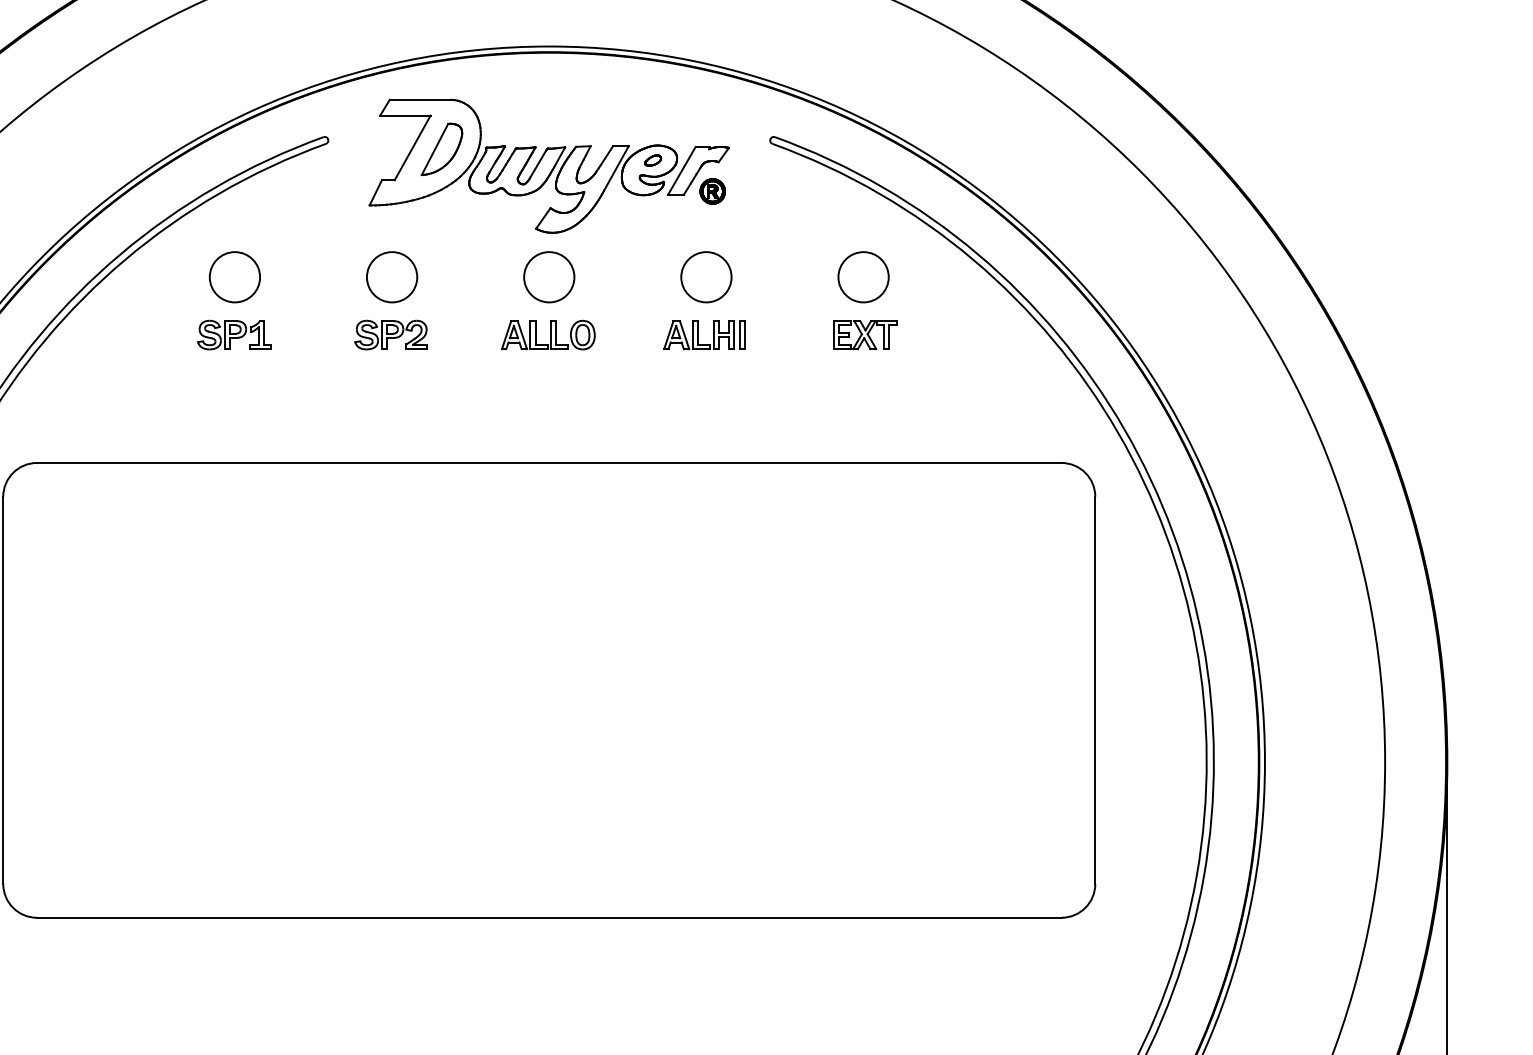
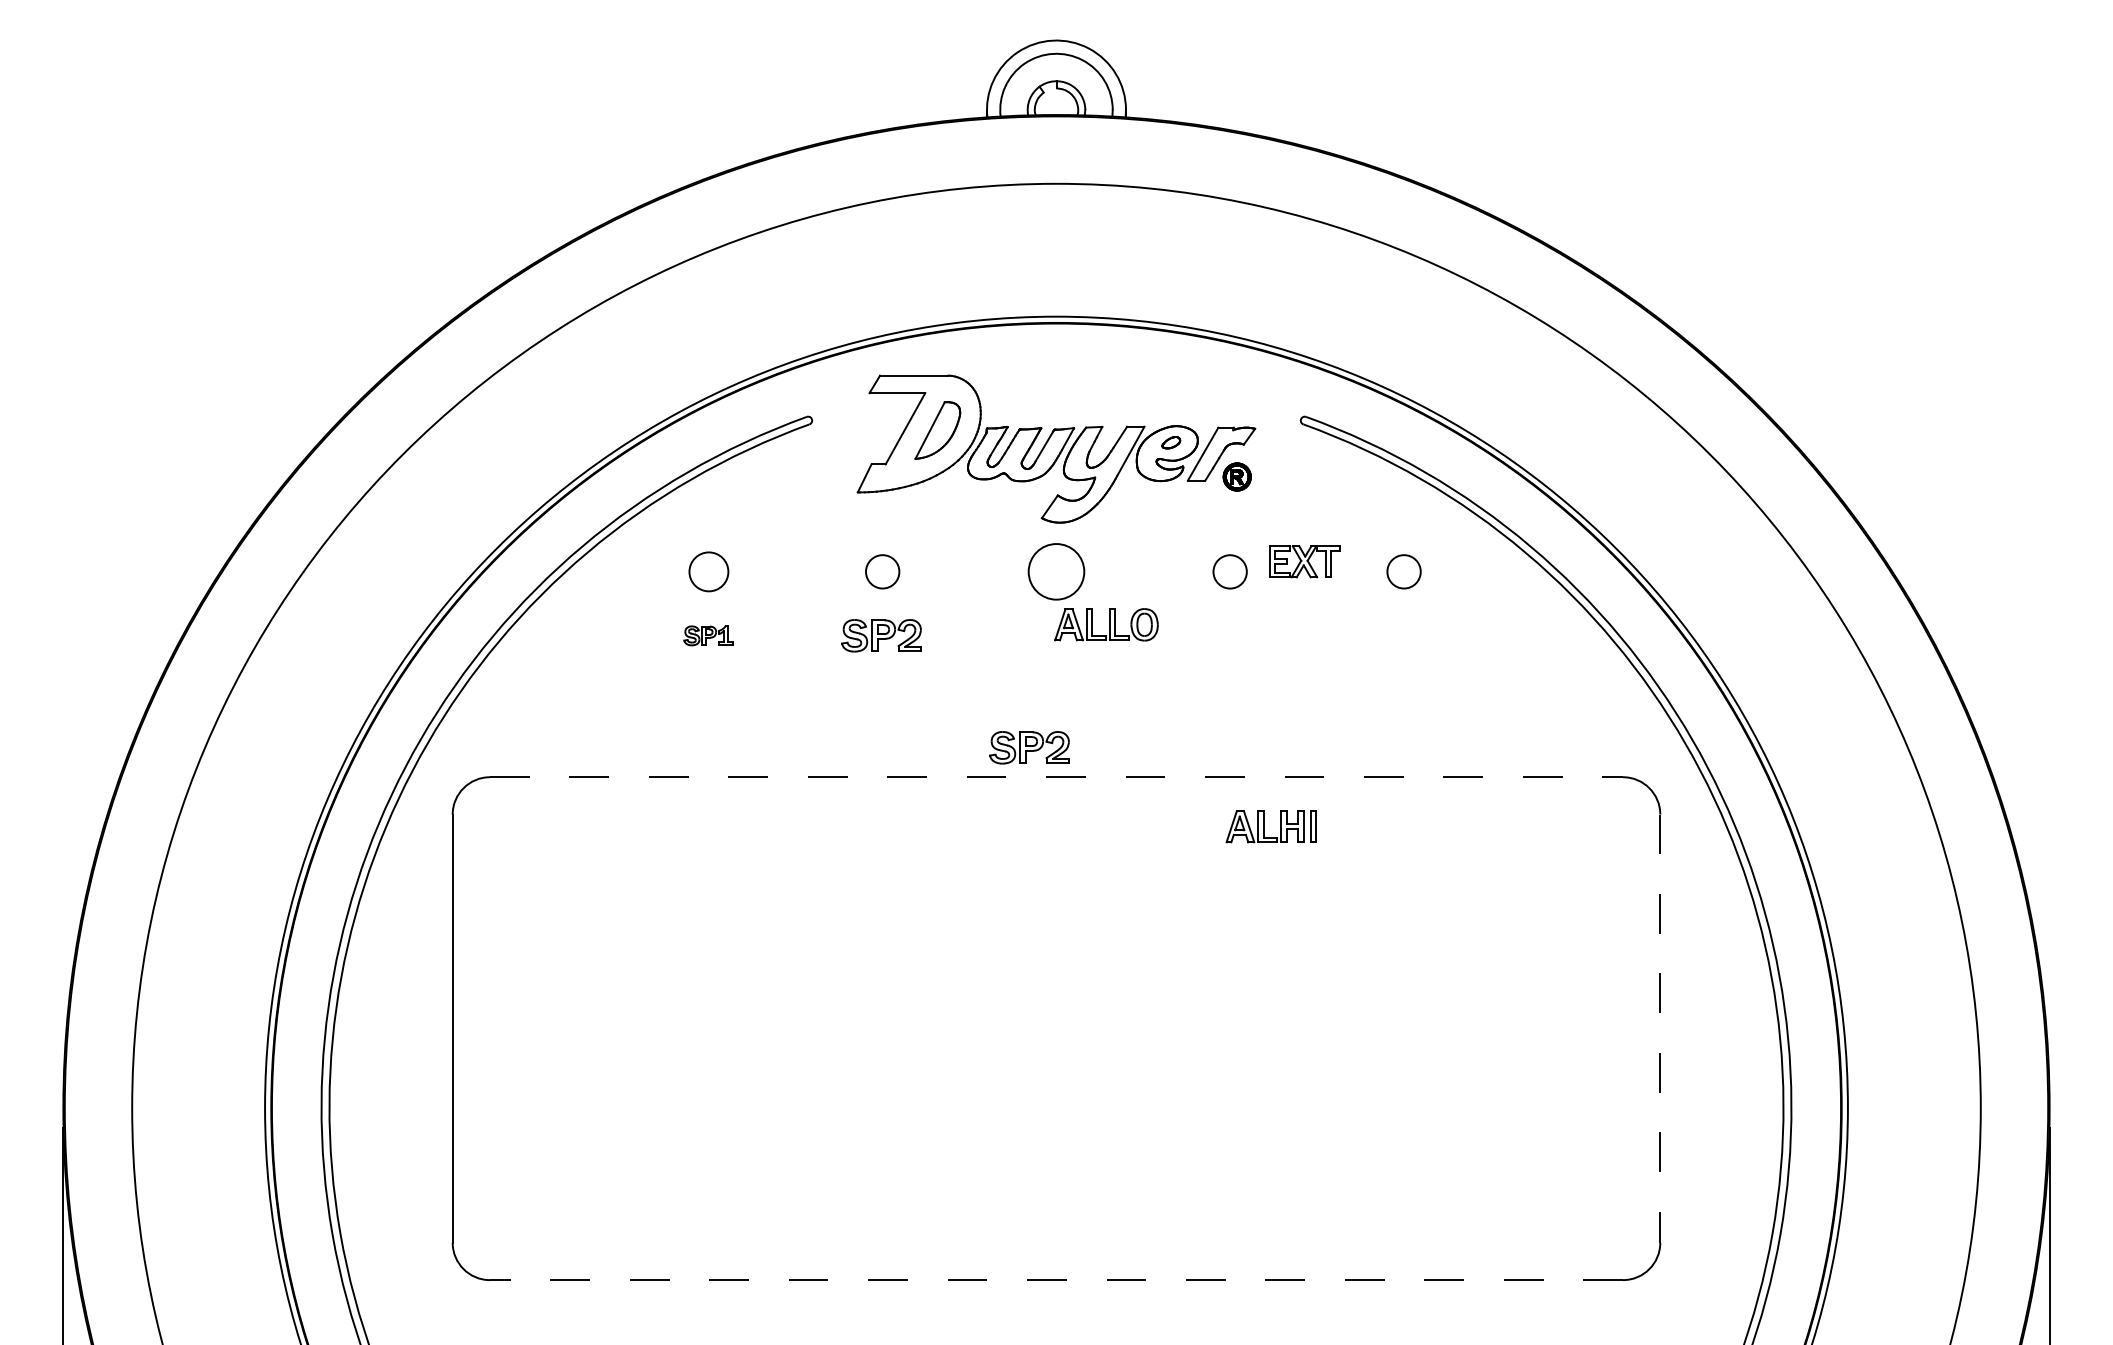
circle: (234, 276) -> (708, 571), size x0.7
circle: (391, 276) -> (882, 571), size x0.6
circle: (705, 276) -> (1229, 571), size x0.6
circle: (863, 276) -> (1403, 571), size x0.6
part: (234, 334) -> (708, 635), size x0.6
part: (548, 334) -> (1106, 624), moved
part: (703, 334) -> (1270, 826), moved
part: (864, 334) -> (1304, 561), moved
part: (524, 436) -> (1029, 747), added
line: (549, 463) -> (1056, 777), solid -> dashed
line: (1095, 691) -> (1660, 1029), solid -> dashed
line: (549, 918) -> (1056, 1280), solid -> dashed

